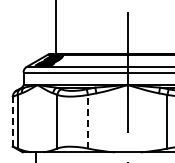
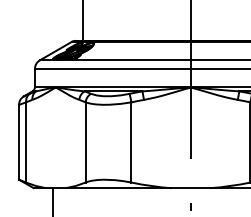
line: (12, 121) -> (18, 142), dashed -> solid
line: (88, 121) -> (132, 142), dashed -> solid

